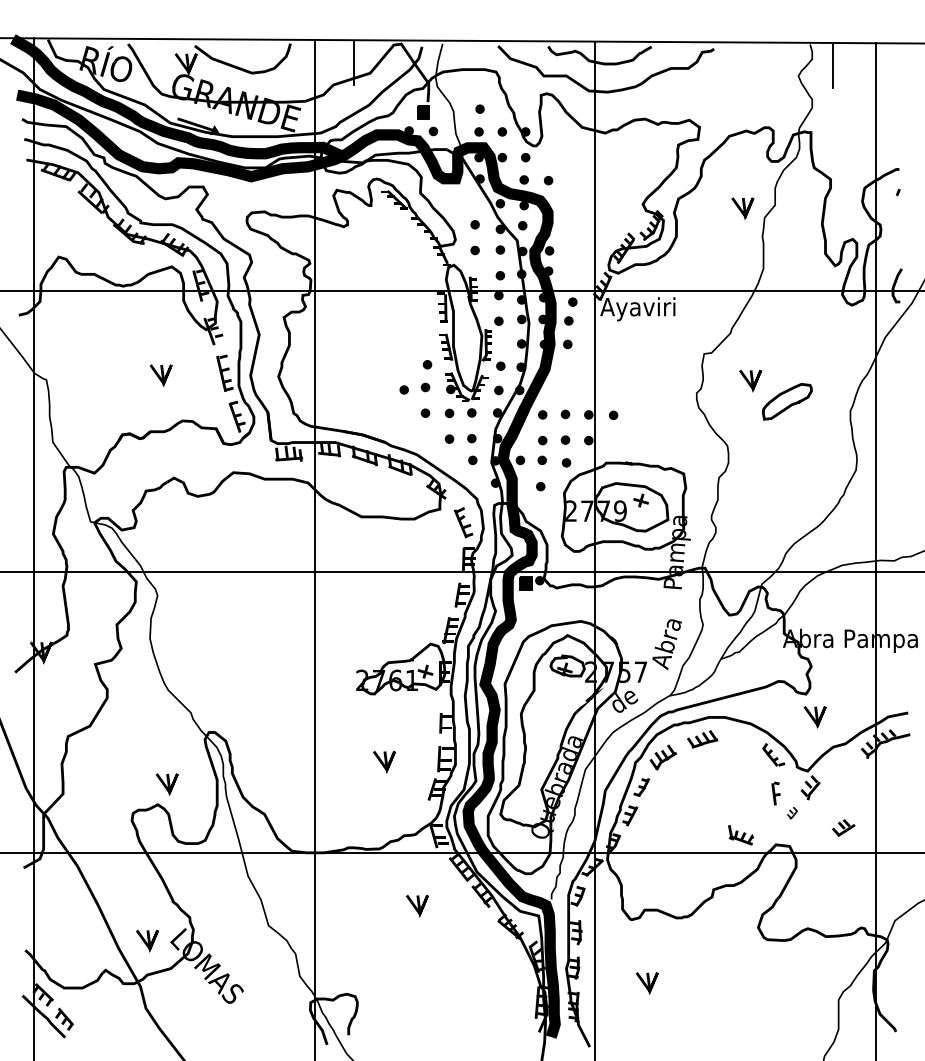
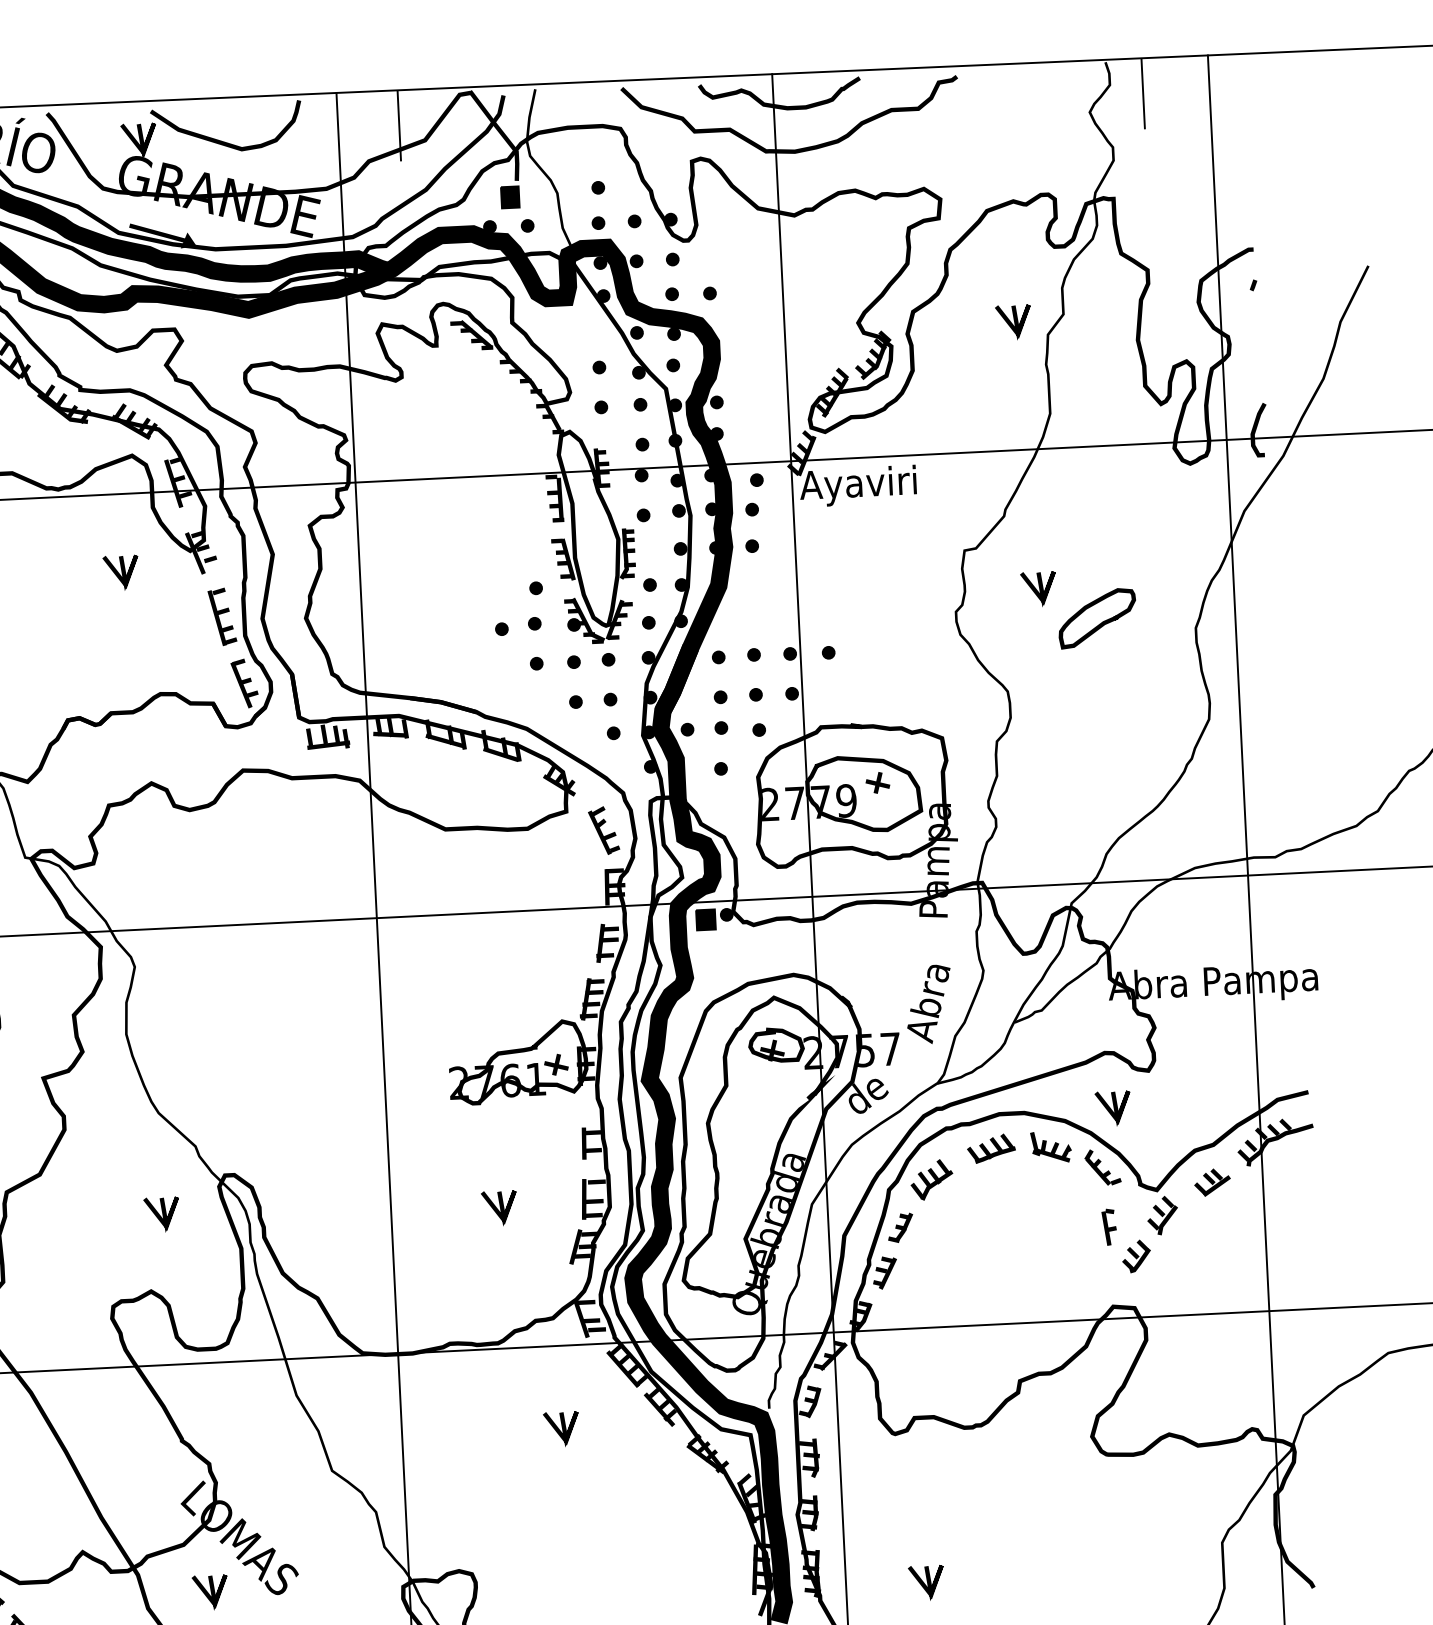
line: (159, 375) -> (118, 572), moved
line: (813, 717) -> (1110, 1108), moved
line: (165, 784) -> (159, 1214), moved
part: (792, 812) -> (1136, 1255), size x1.67
part: (843, 827) -> (1212, 1181), moved
part: (741, 835) -> (1051, 1147), moved
line: (147, 941) -> (210, 1593), moved
line: (645, 983) -> (923, 1583), moved

